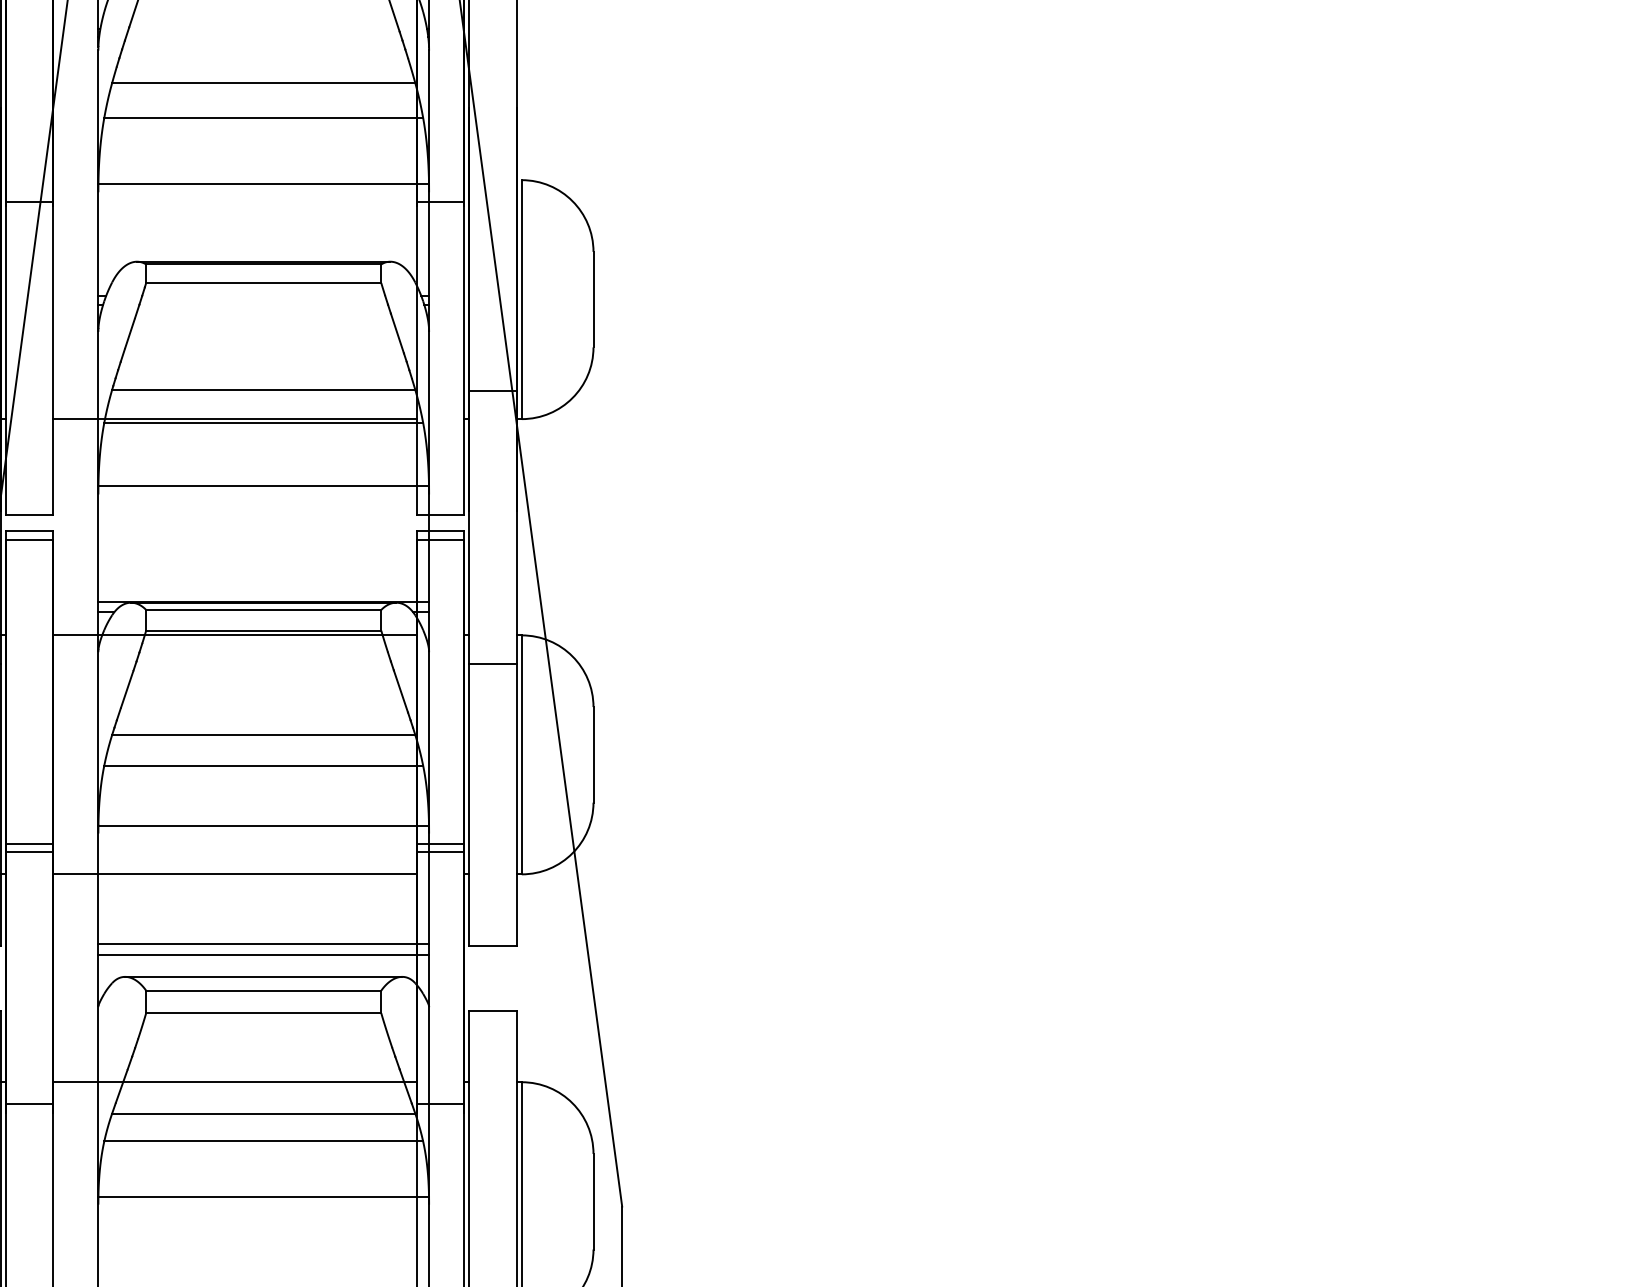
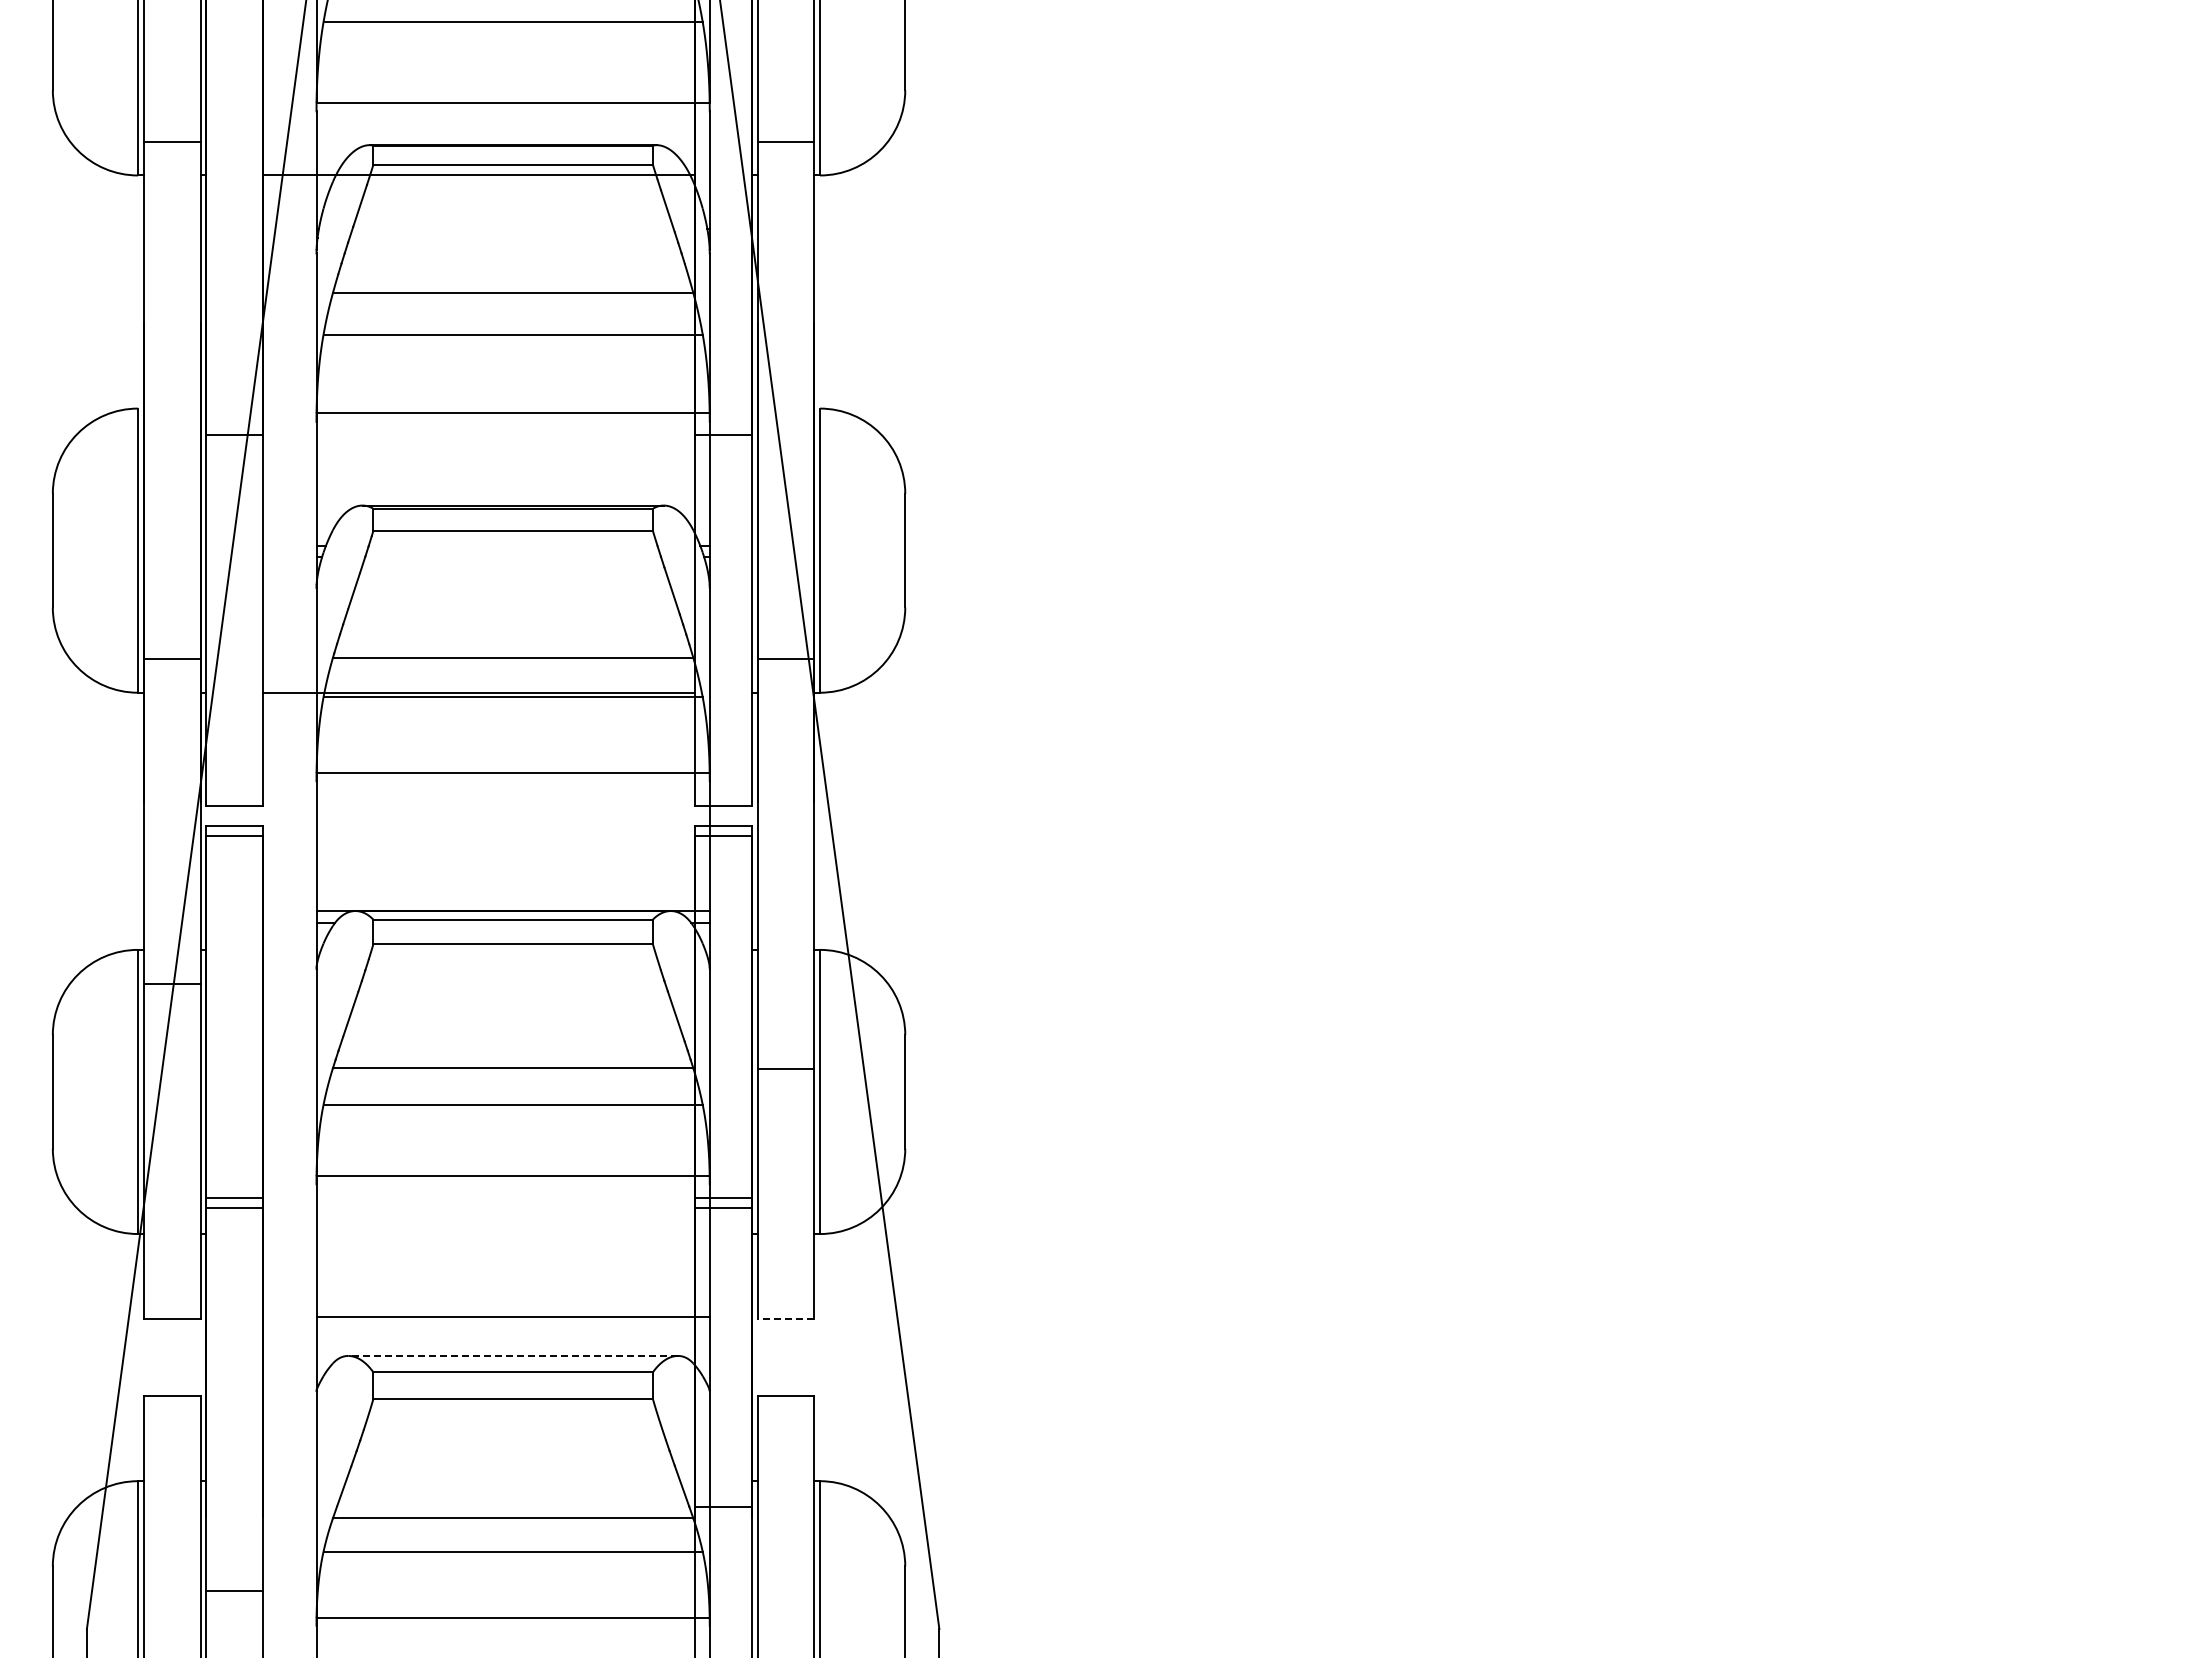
line: (235, 635) -> (479, 949), removed
line: (492, 663) -> (785, 1068), moved
line: (235, 874) -> (479, 1234), removed
line: (492, 946) -> (785, 1319), solid -> dashed
line: (263, 955) -> (512, 1330), removed
line: (264, 976) -> (513, 1355), solid -> dashed
line: (235, 1082) -> (479, 1481), removed
line: (29, 1104) -> (234, 1591), moved

